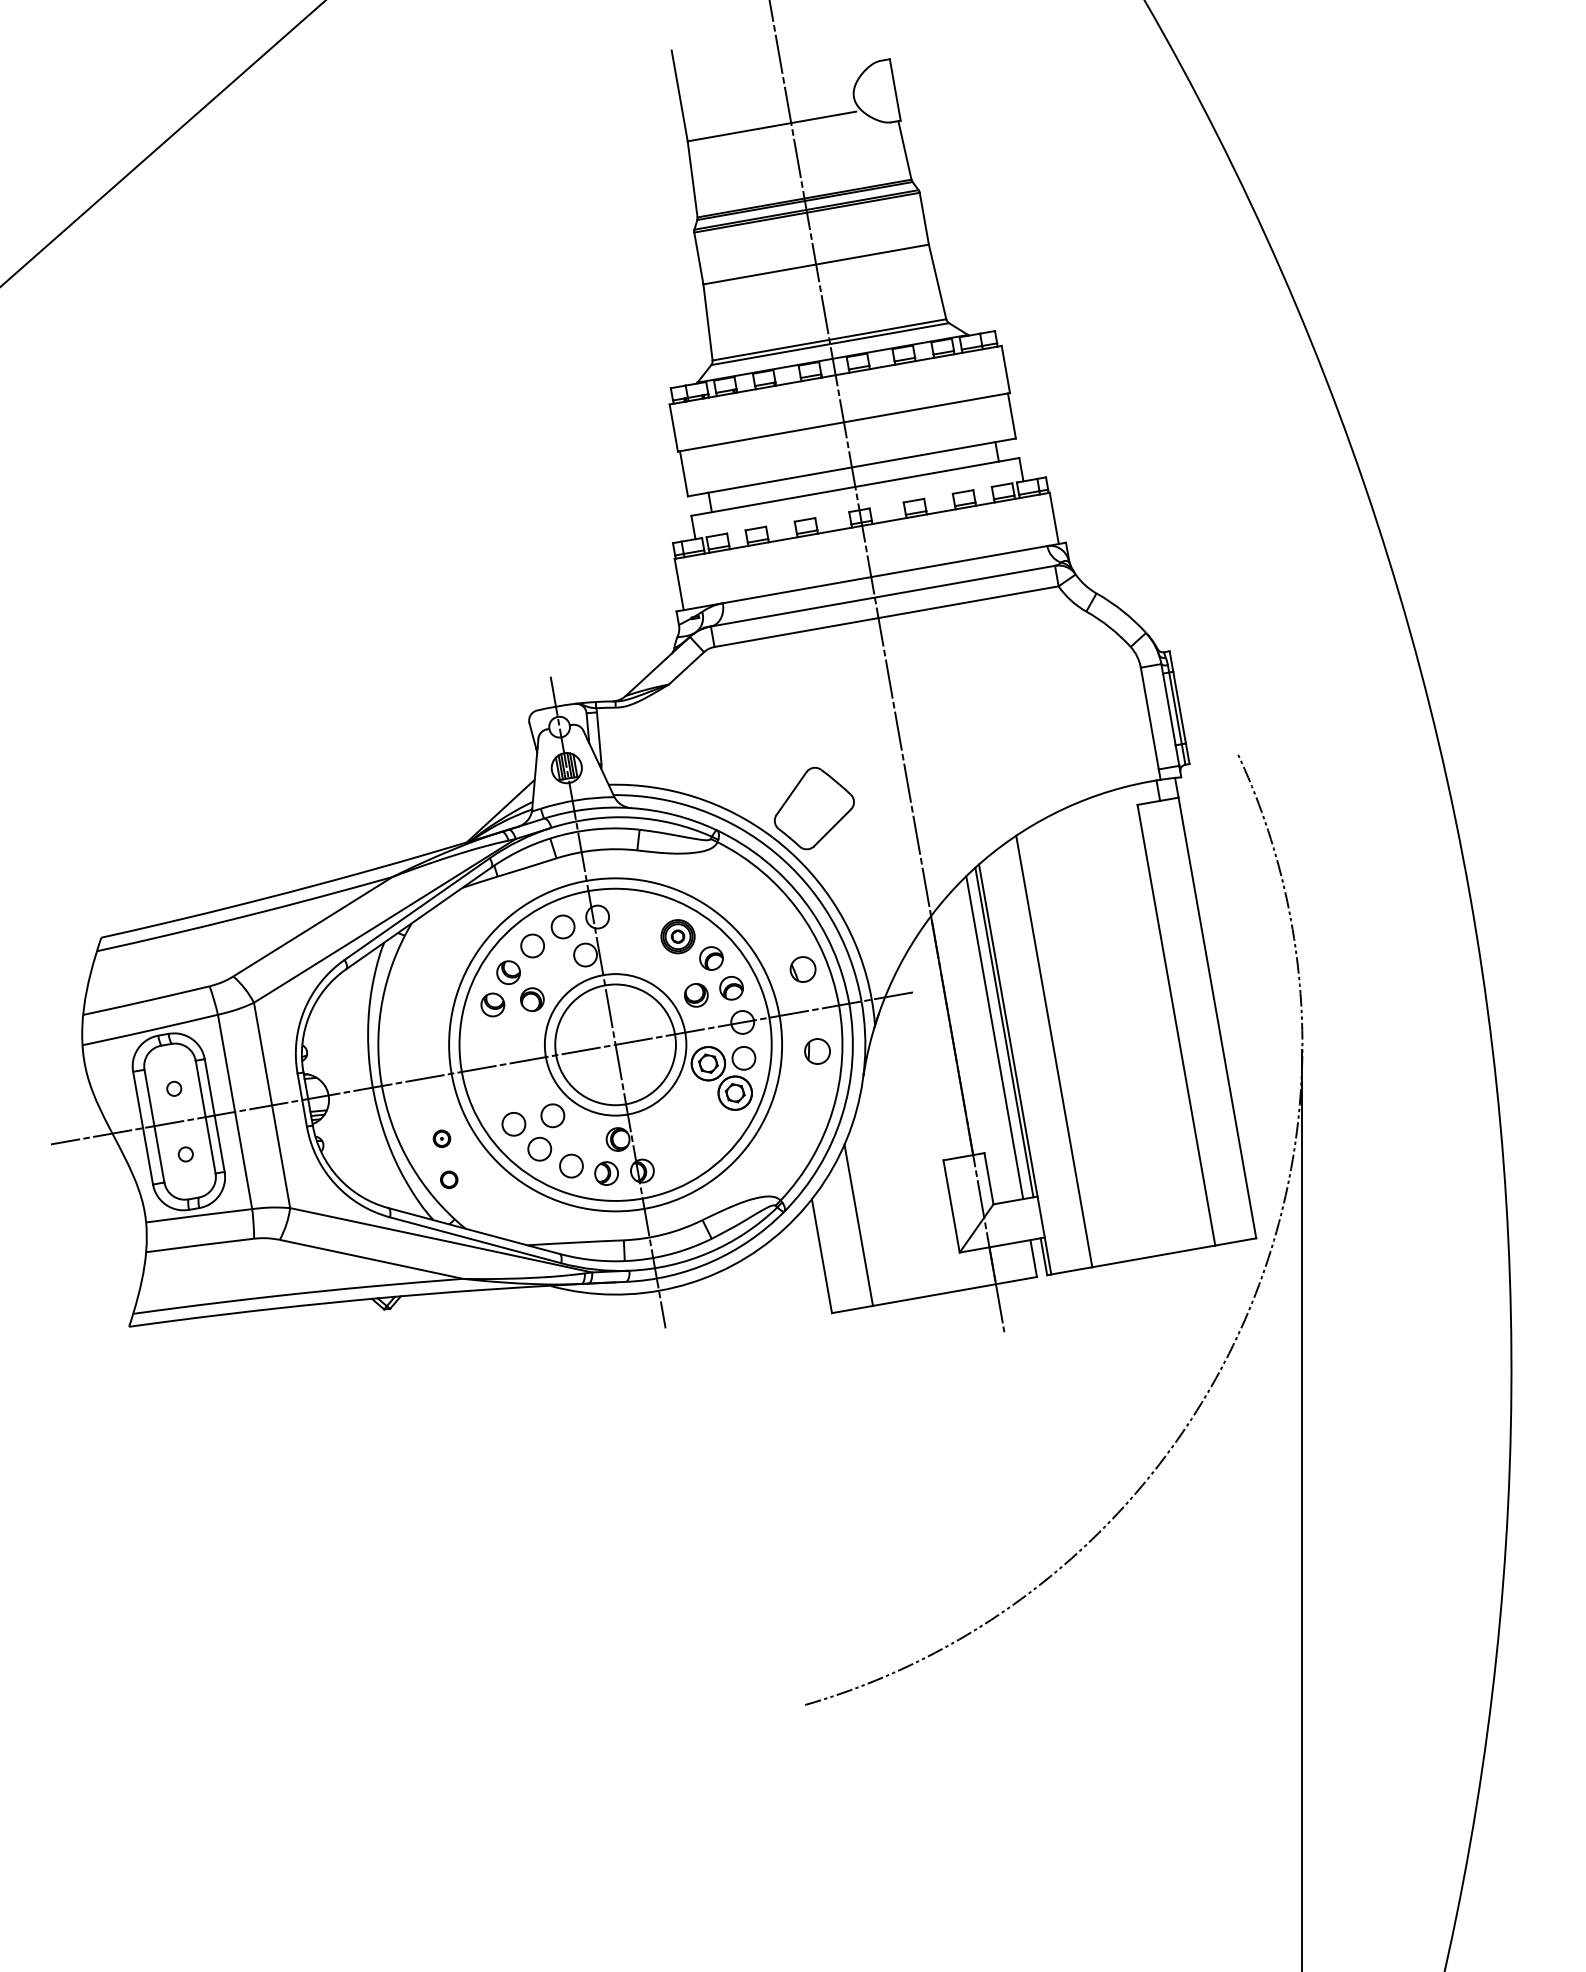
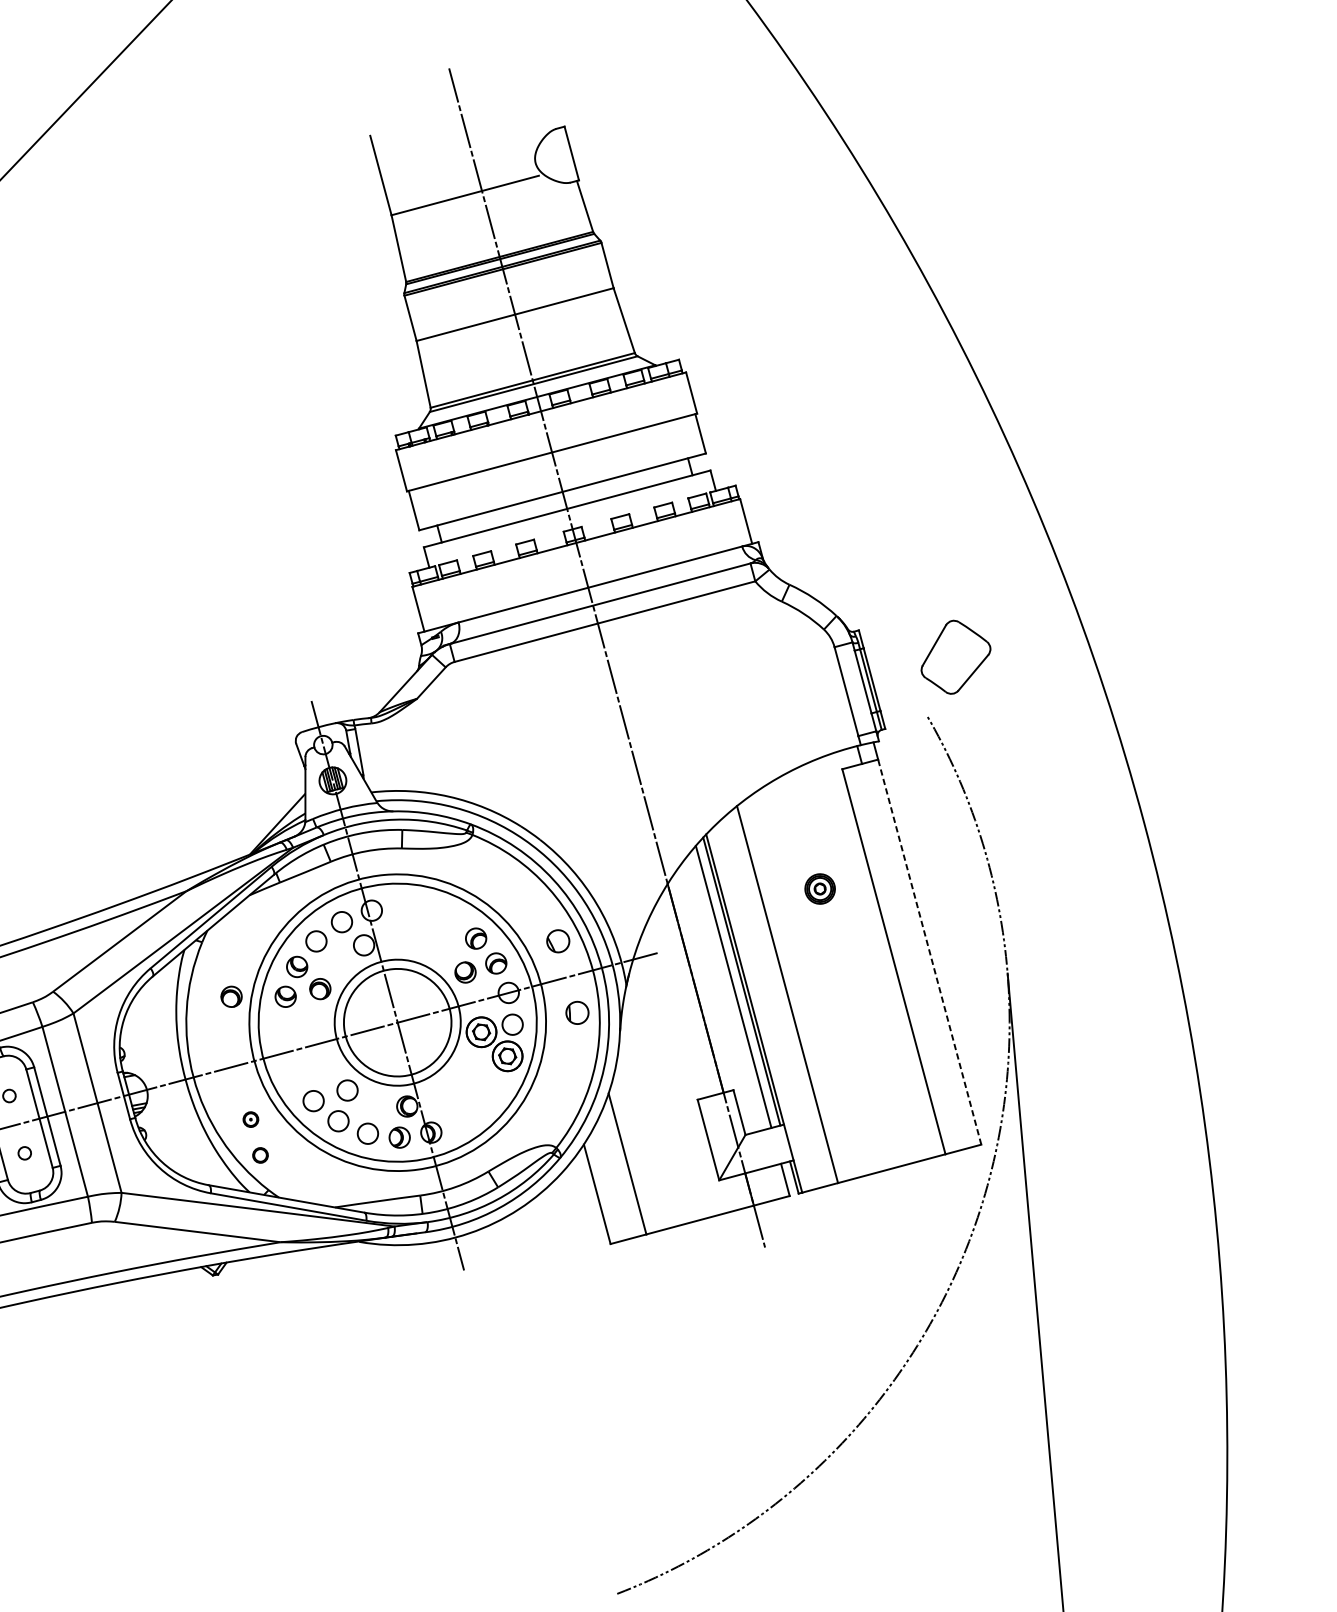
part: (813, 808) -> (954, 657), moved
part: (677, 936) -> (819, 888), moved
part: (432, 999) -> (231, 996), added
line: (1217, 1018) -> (929, 952), solid -> dashed

